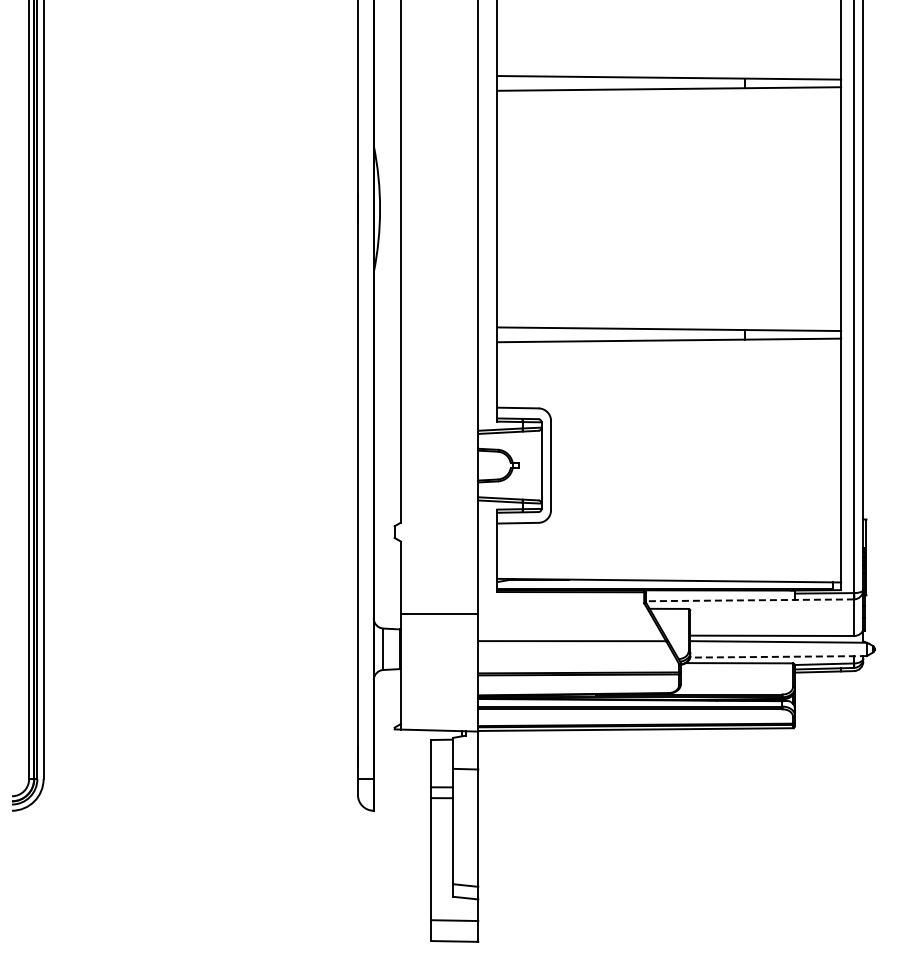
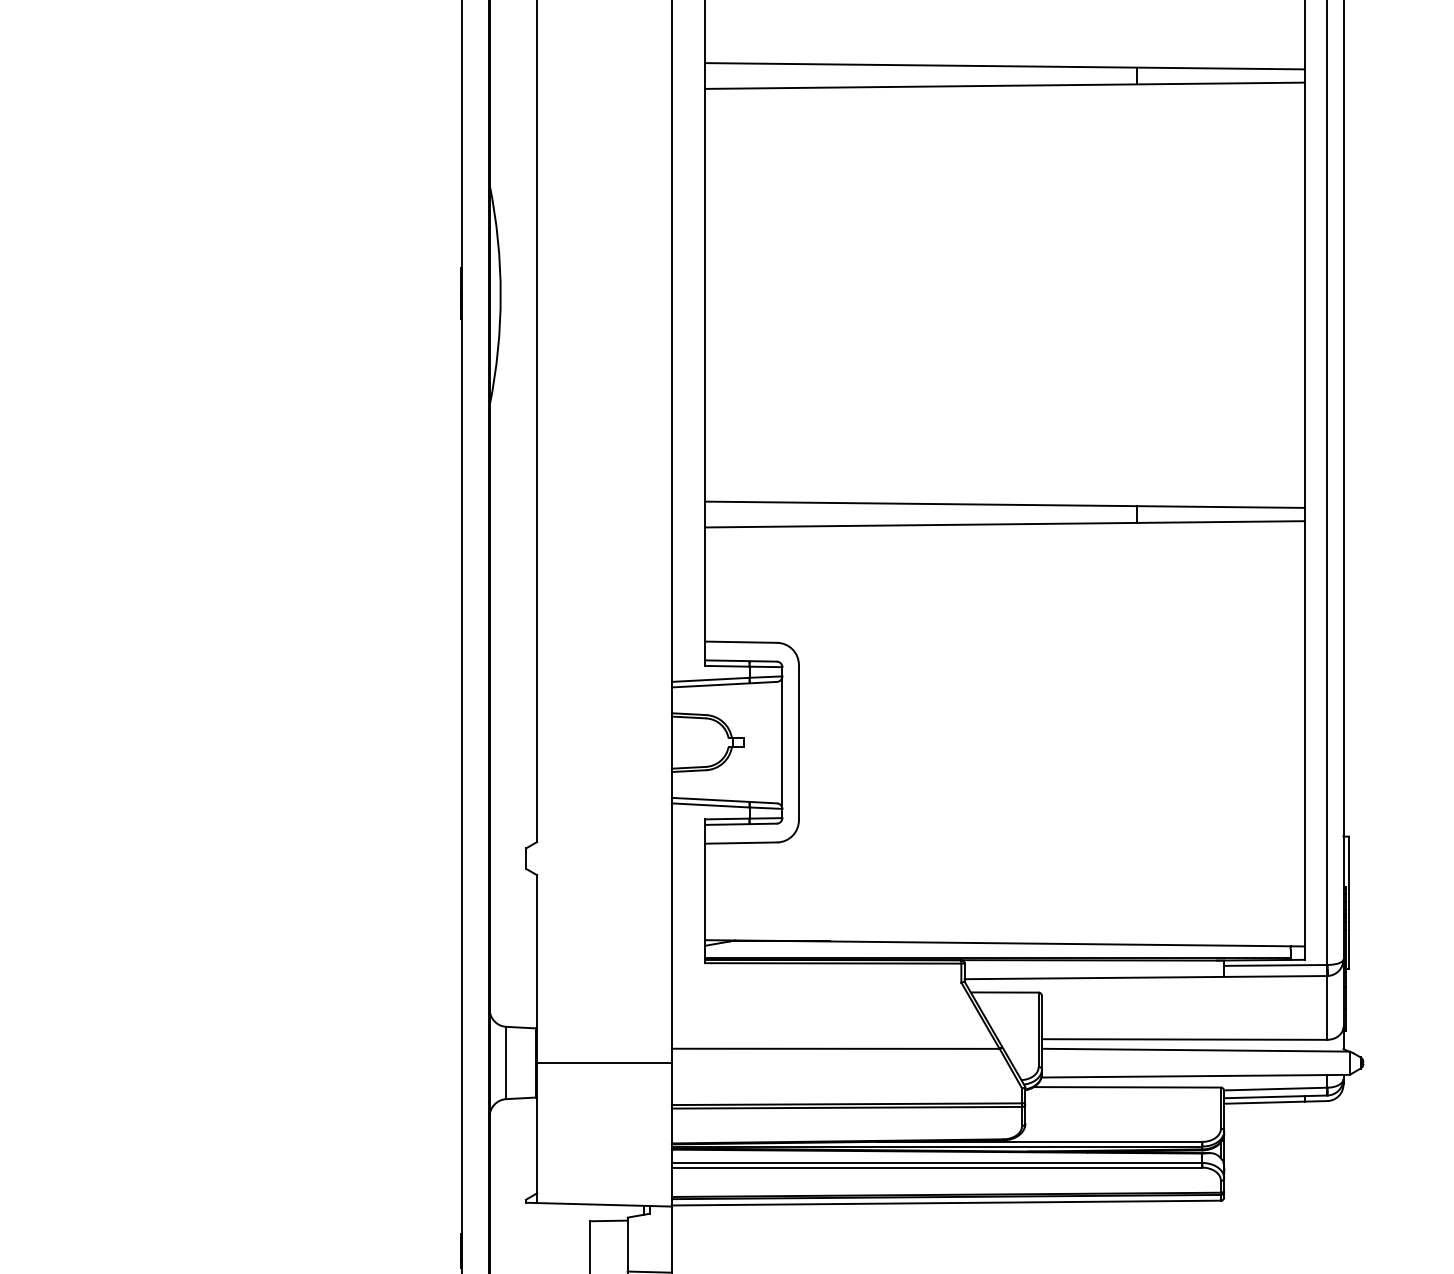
line: (749, 600) -> (1144, 977), dashed -> solid
line: (439, 614) -> (604, 1063), moved
line: (778, 656) -> (1195, 1075), dashed -> solid

